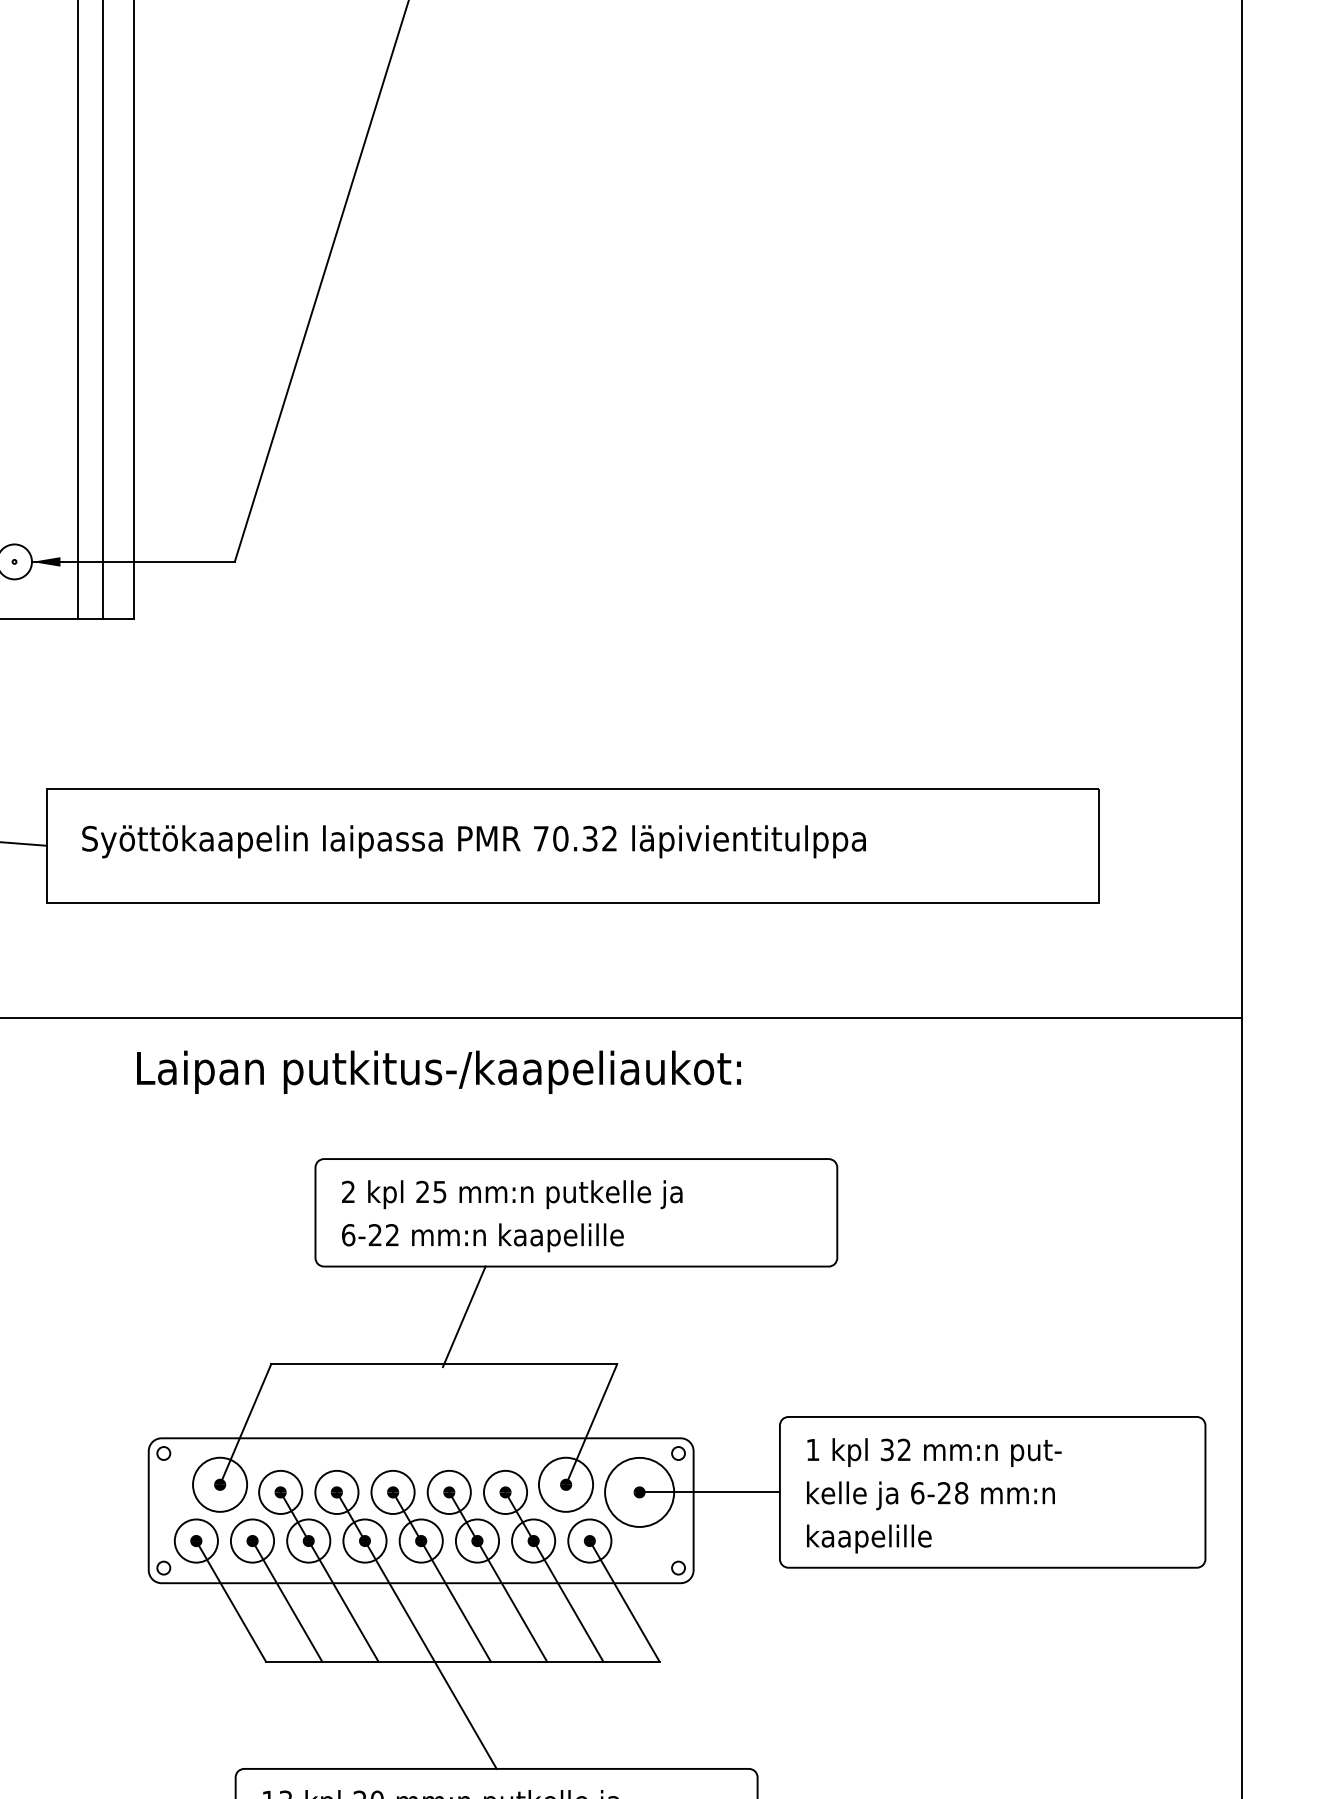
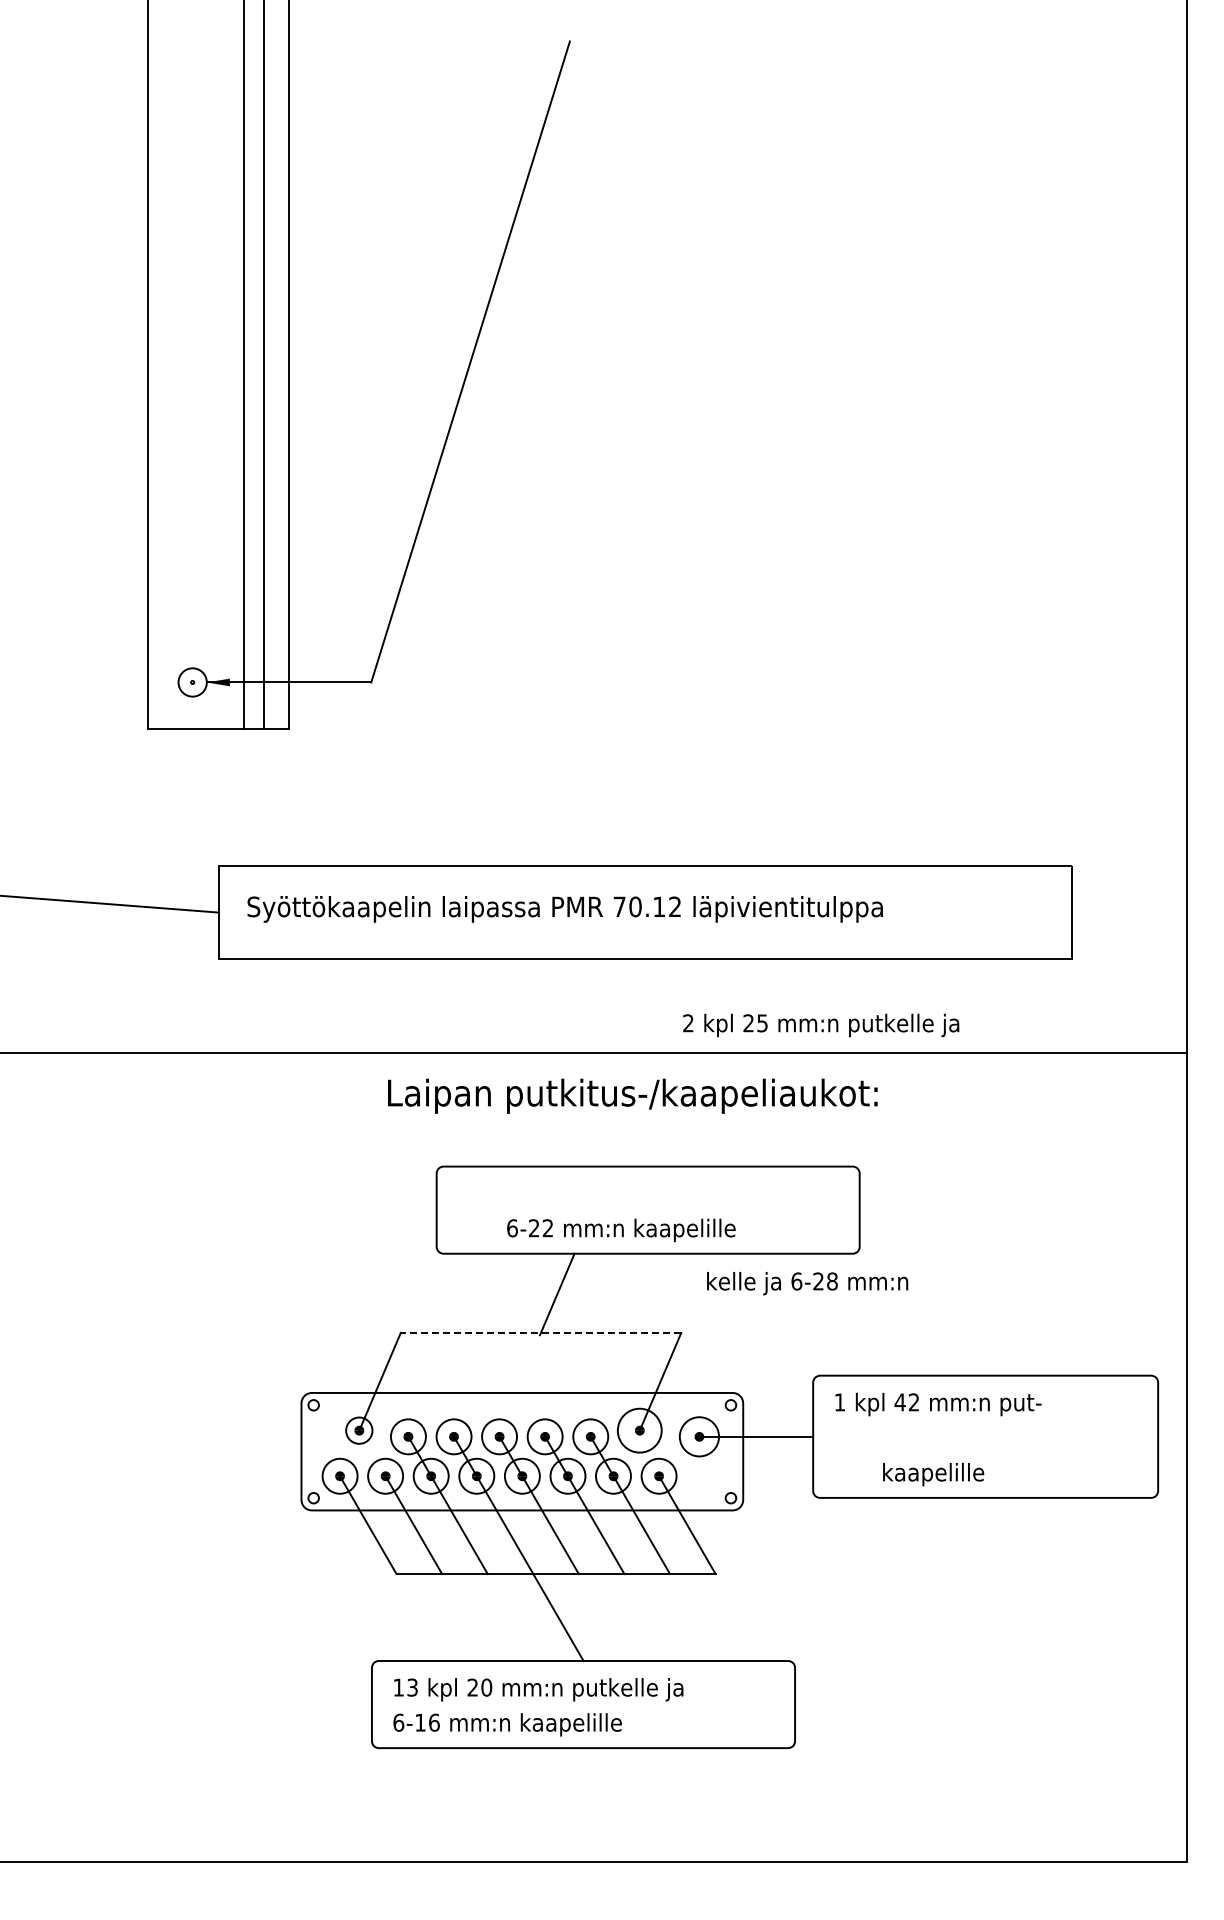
text: (590, 838) -> (659, 906), 70.32 -> 70.12
text: (438, 1071) -> (632, 1095), moved
text: (512, 1194) -> (821, 1025), moved
text: (483, 1237) -> (621, 1230), moved
line: (443, 1364) -> (540, 1333), solid -> dashed
text: (886, 1450) -> (899, 1402), 32 -> 42
circle: (220, 1484) -> (359, 1430), size x0.6
circle: (639, 1491) -> (699, 1436), size x0.7
text: (930, 1495) -> (807, 1283), moved
text: (869, 1538) -> (933, 1474), moved

